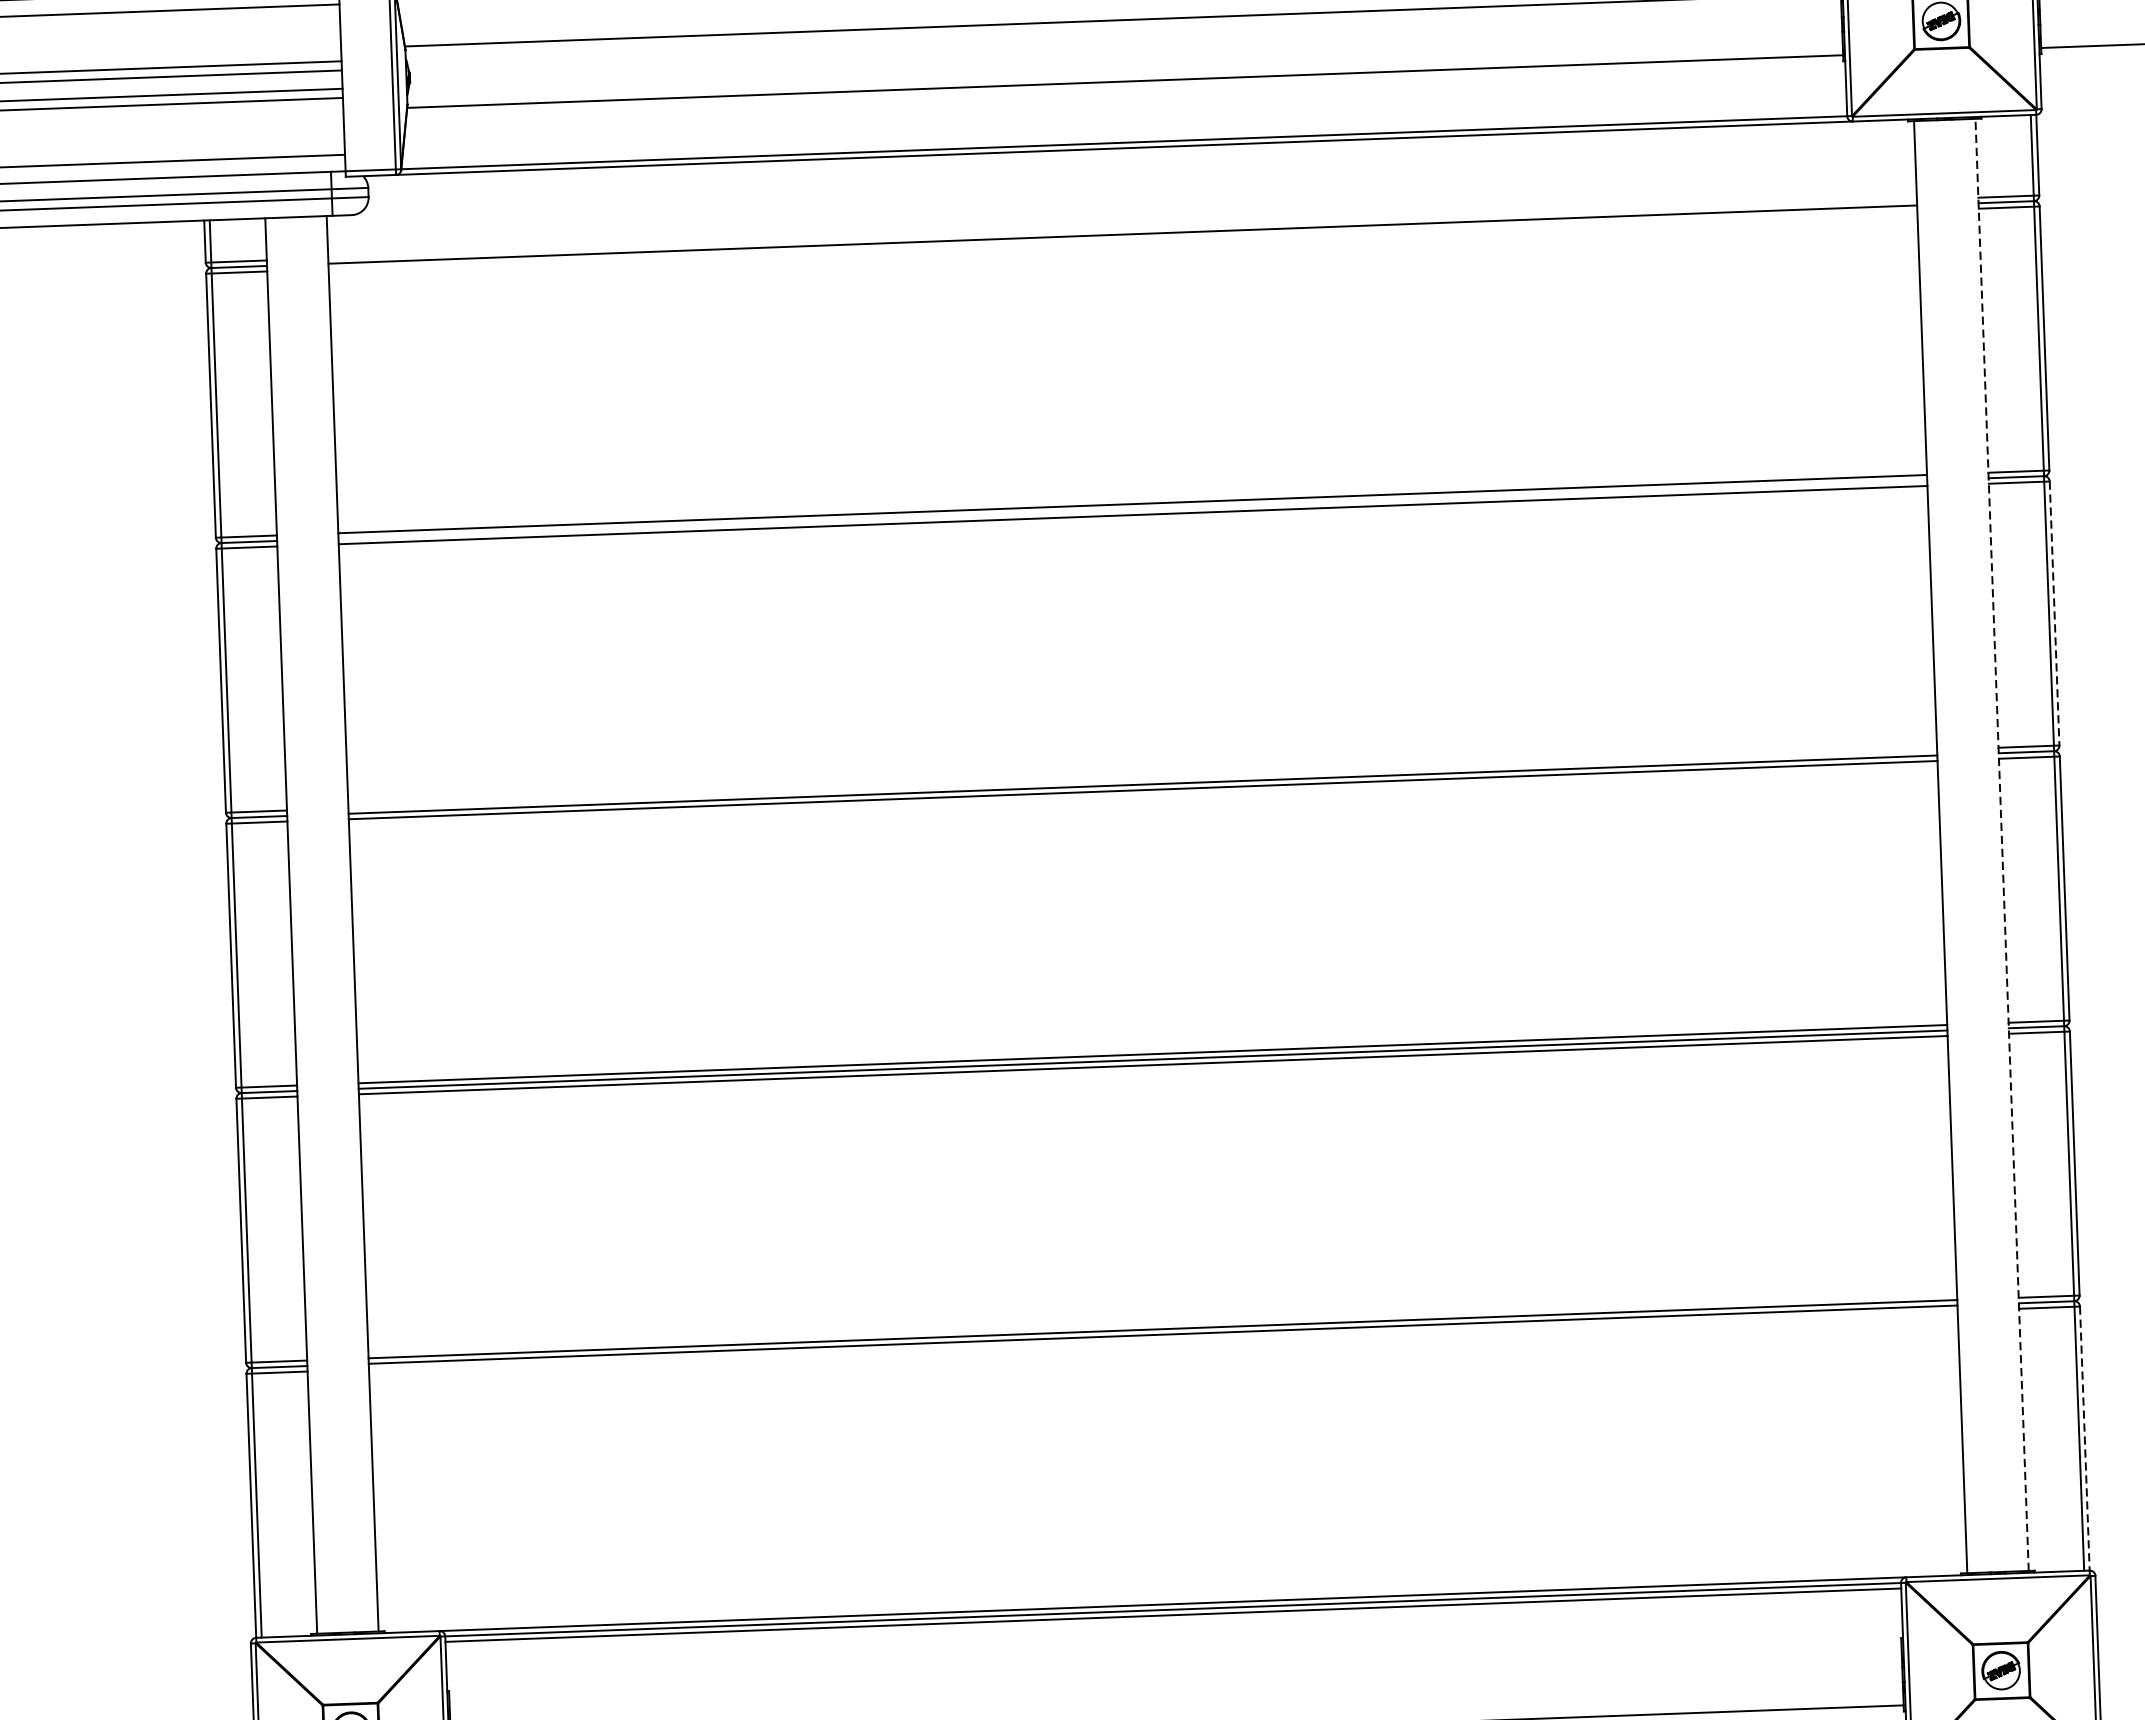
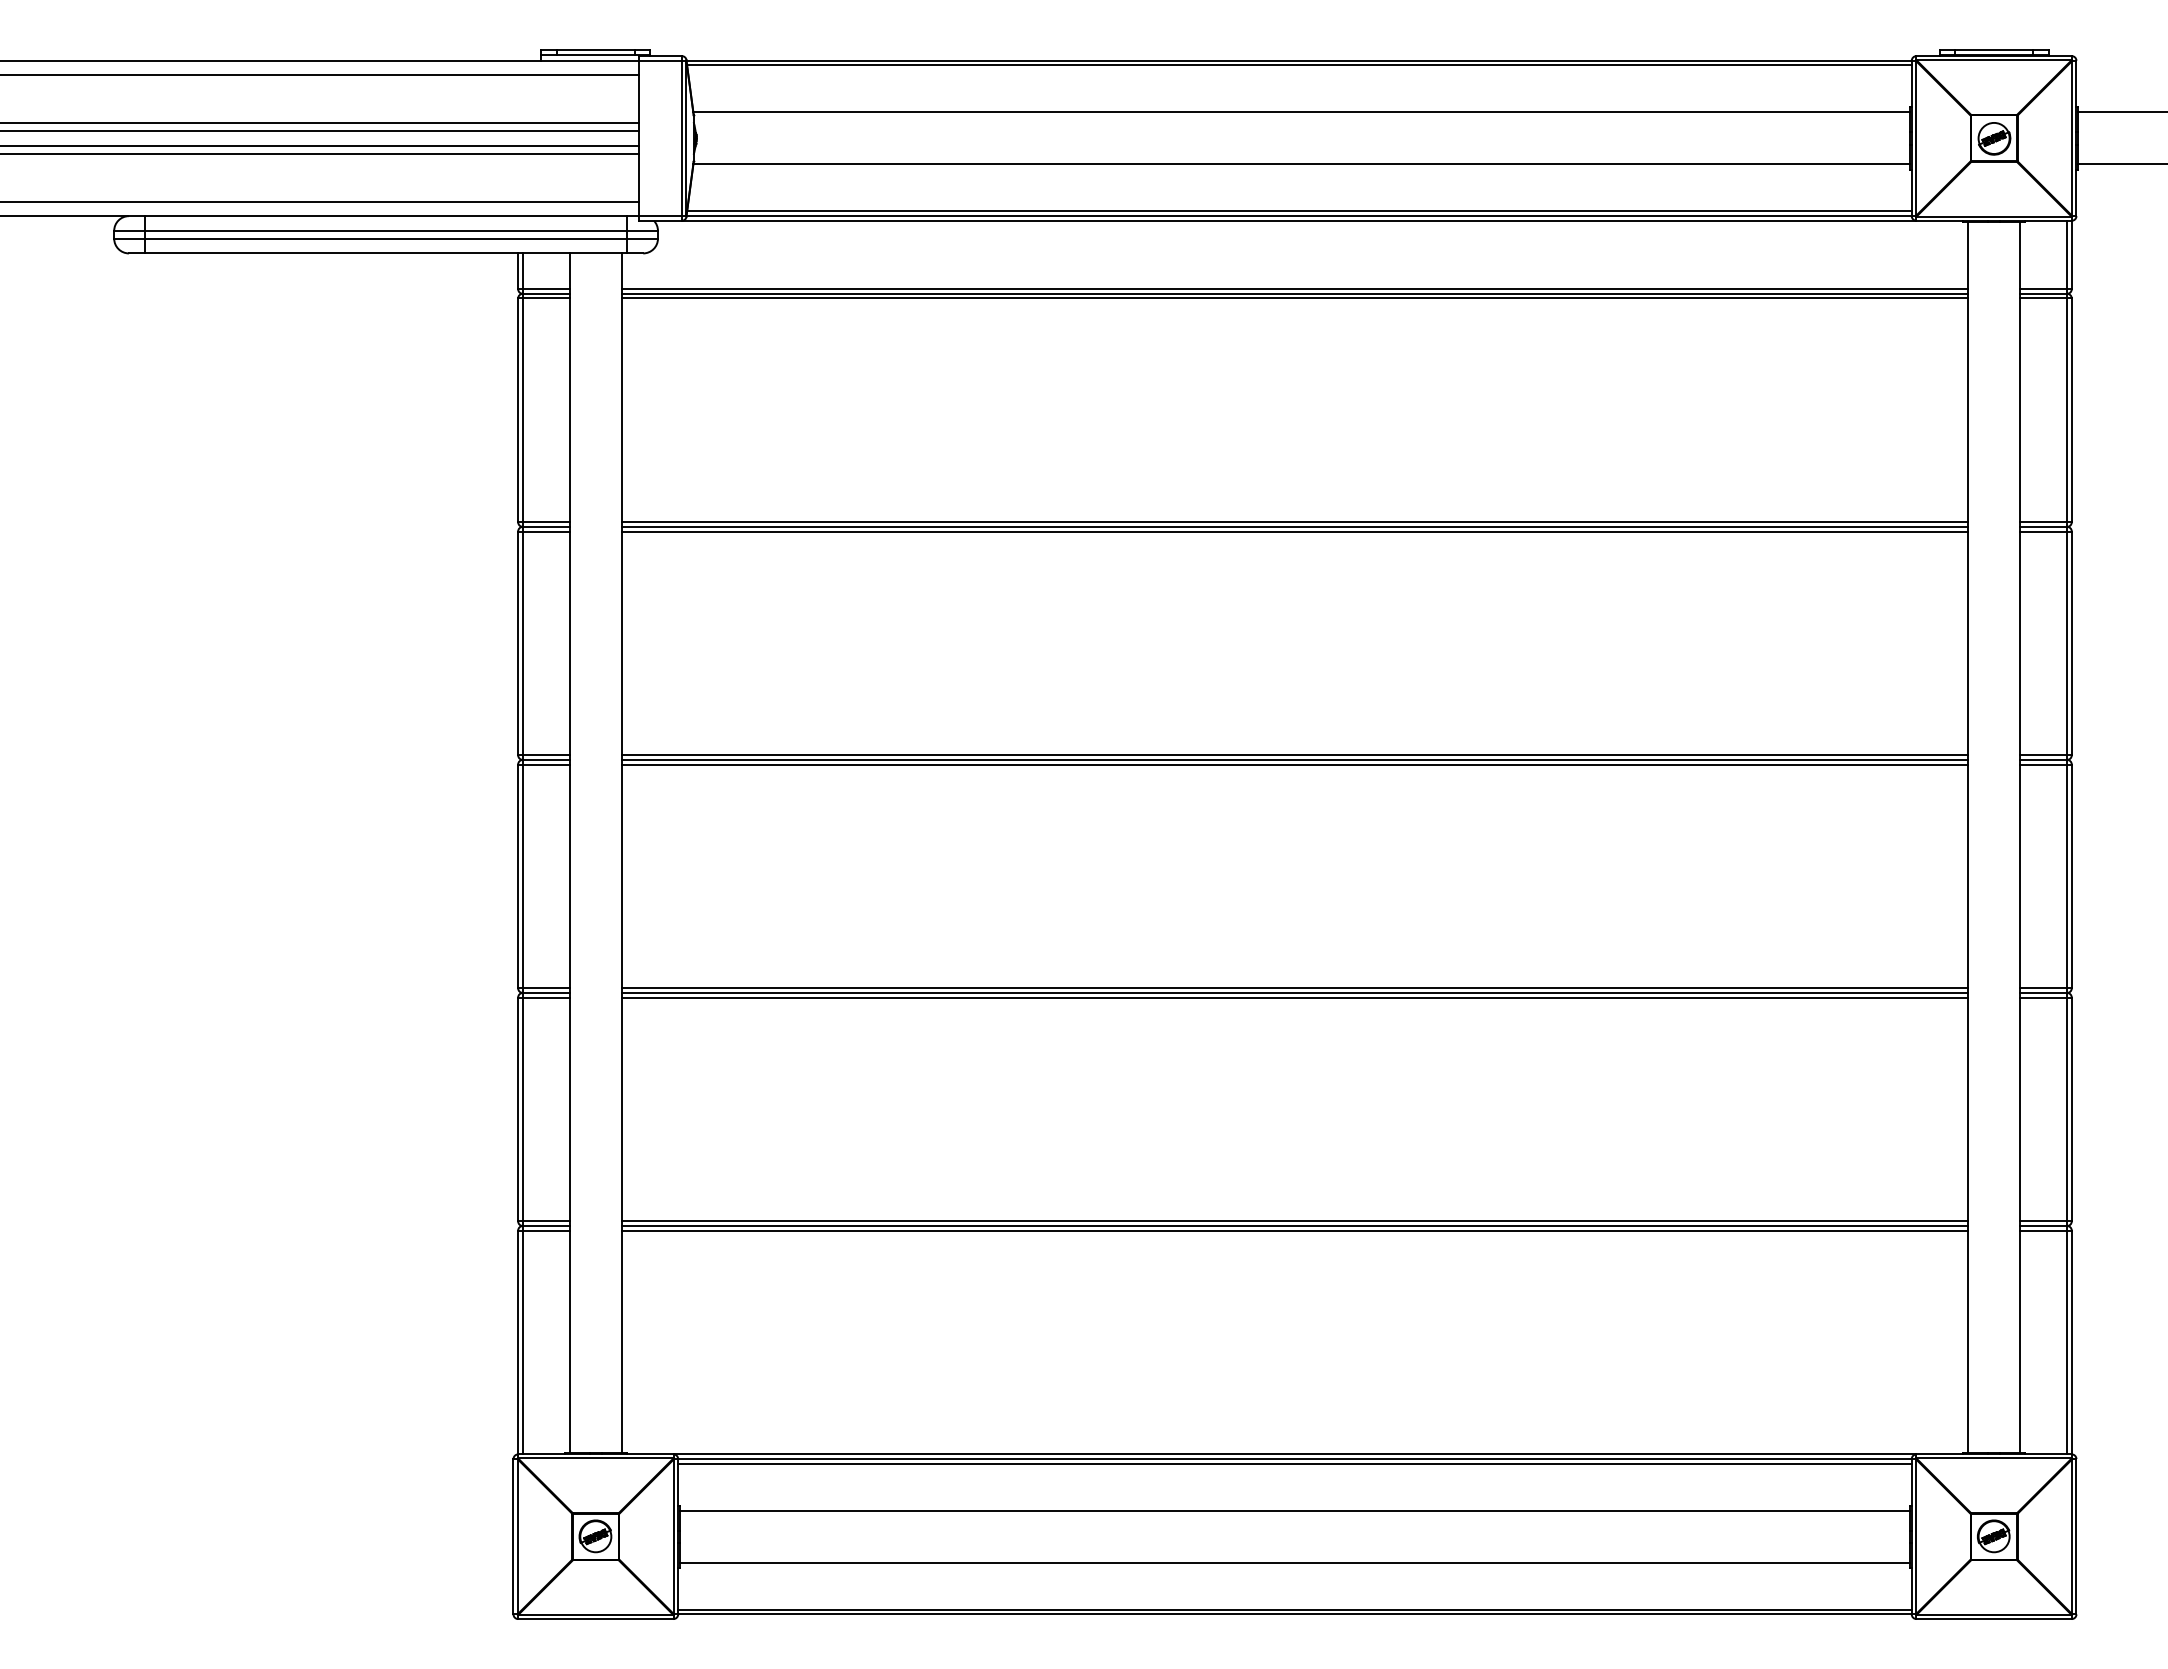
line: (1124, 137) -> (1299, 211), added
line: (1121, 229) -> (1294, 289), added
line: (1122, 240) -> (1294, 298), added
line: (1132, 509) -> (1294, 526), added
line: (2054, 613) -> (2071, 643), dashed -> solid
line: (1142, 779) -> (1294, 755), added
line: (2002, 844) -> (2020, 837), dashed -> solid
line: (1162, 1339) -> (1294, 1230), added
line: (2084, 1440) -> (2071, 1344), dashed -> solid
line: (1174, 1670) -> (1294, 1510), added

